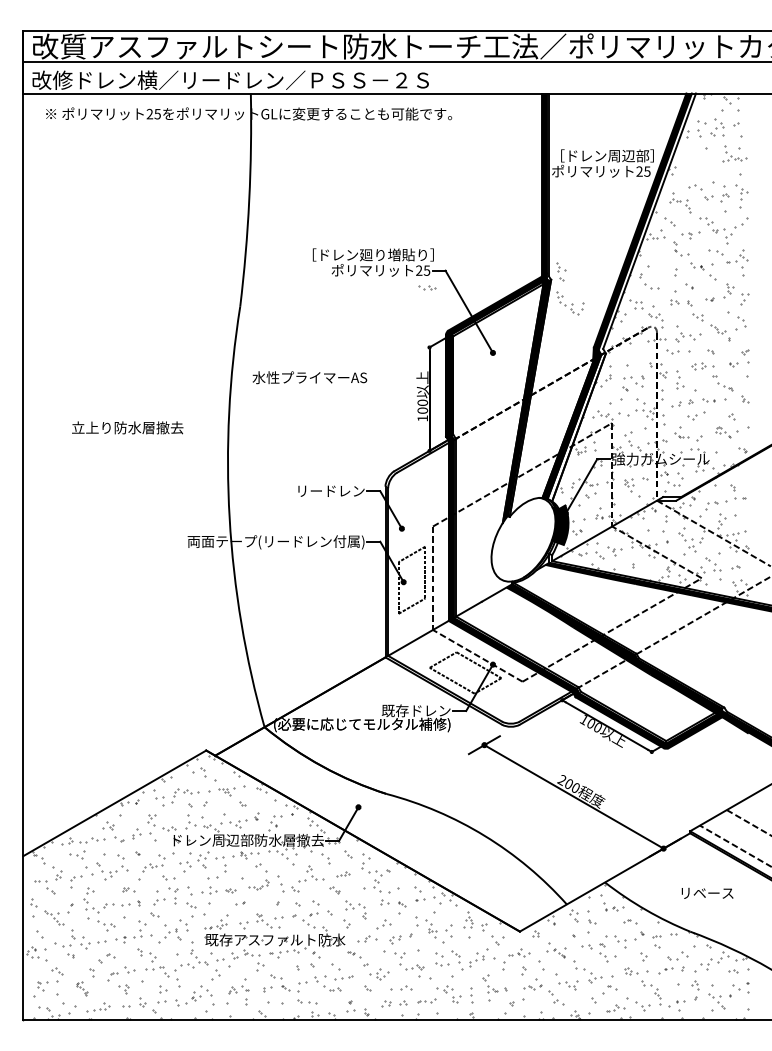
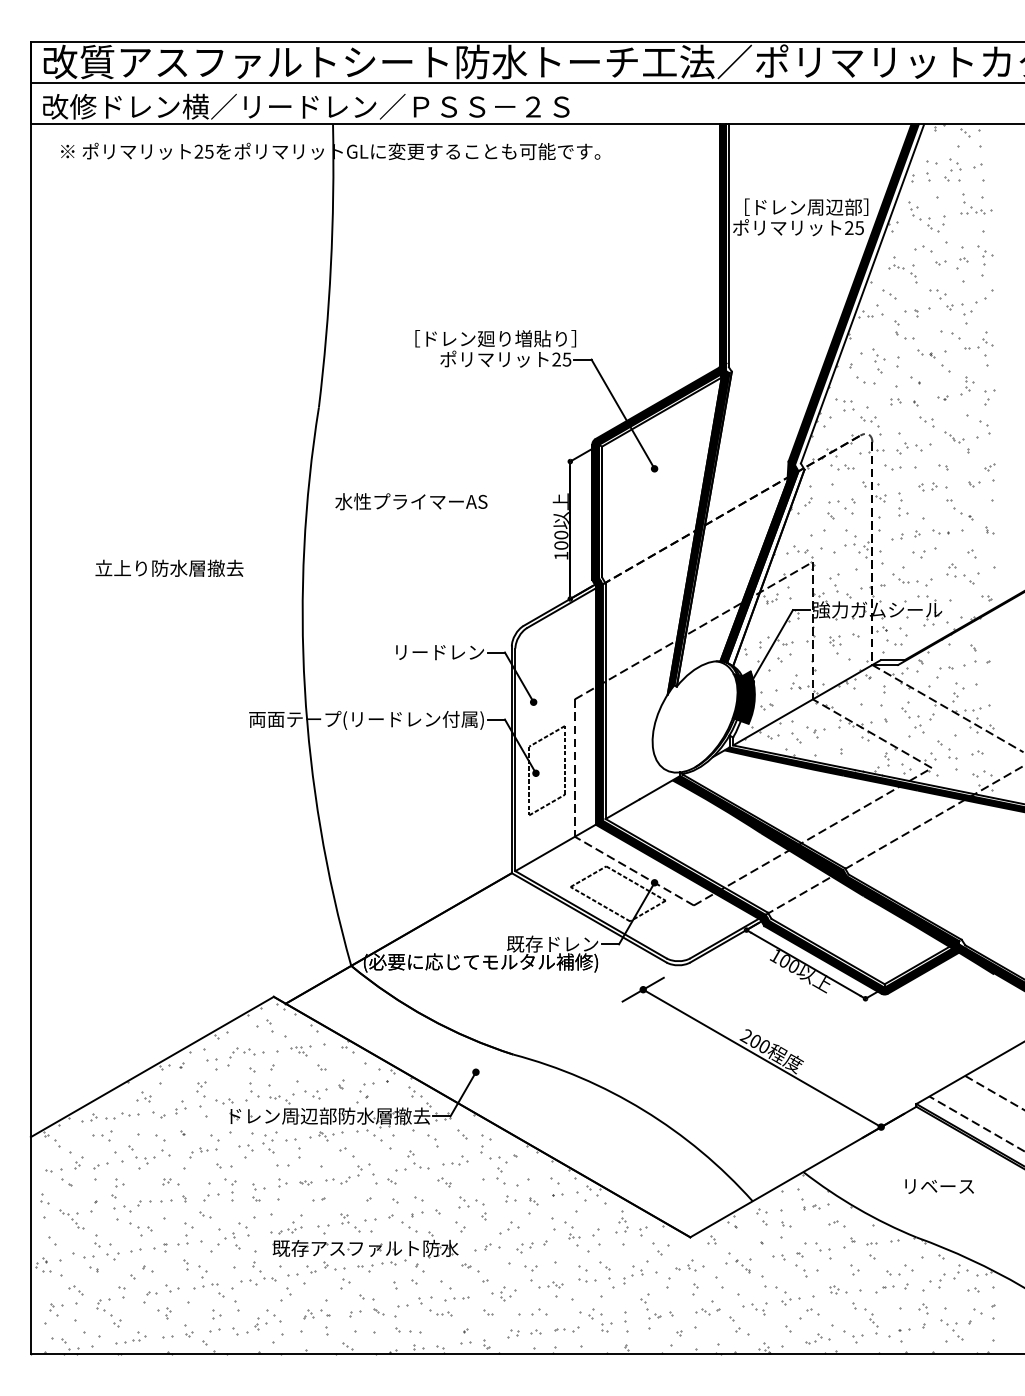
part: (560, 271) -> (878, 360), moved
part: (427, 287) -> (842, 467), moved
part: (569, 302) -> (926, 216), moved
part: (723, 431) -> (960, 573), size x1.43
part: (681, 435) -> (905, 578), size x1.43
part: (343, 873) -> (455, 1160), size x1.43
part: (258, 884) -> (343, 1174), size x1.43
part: (194, 897) -> (258, 1192), size x0.62
part: (81, 988) -> (108, 1312), size x1.67

